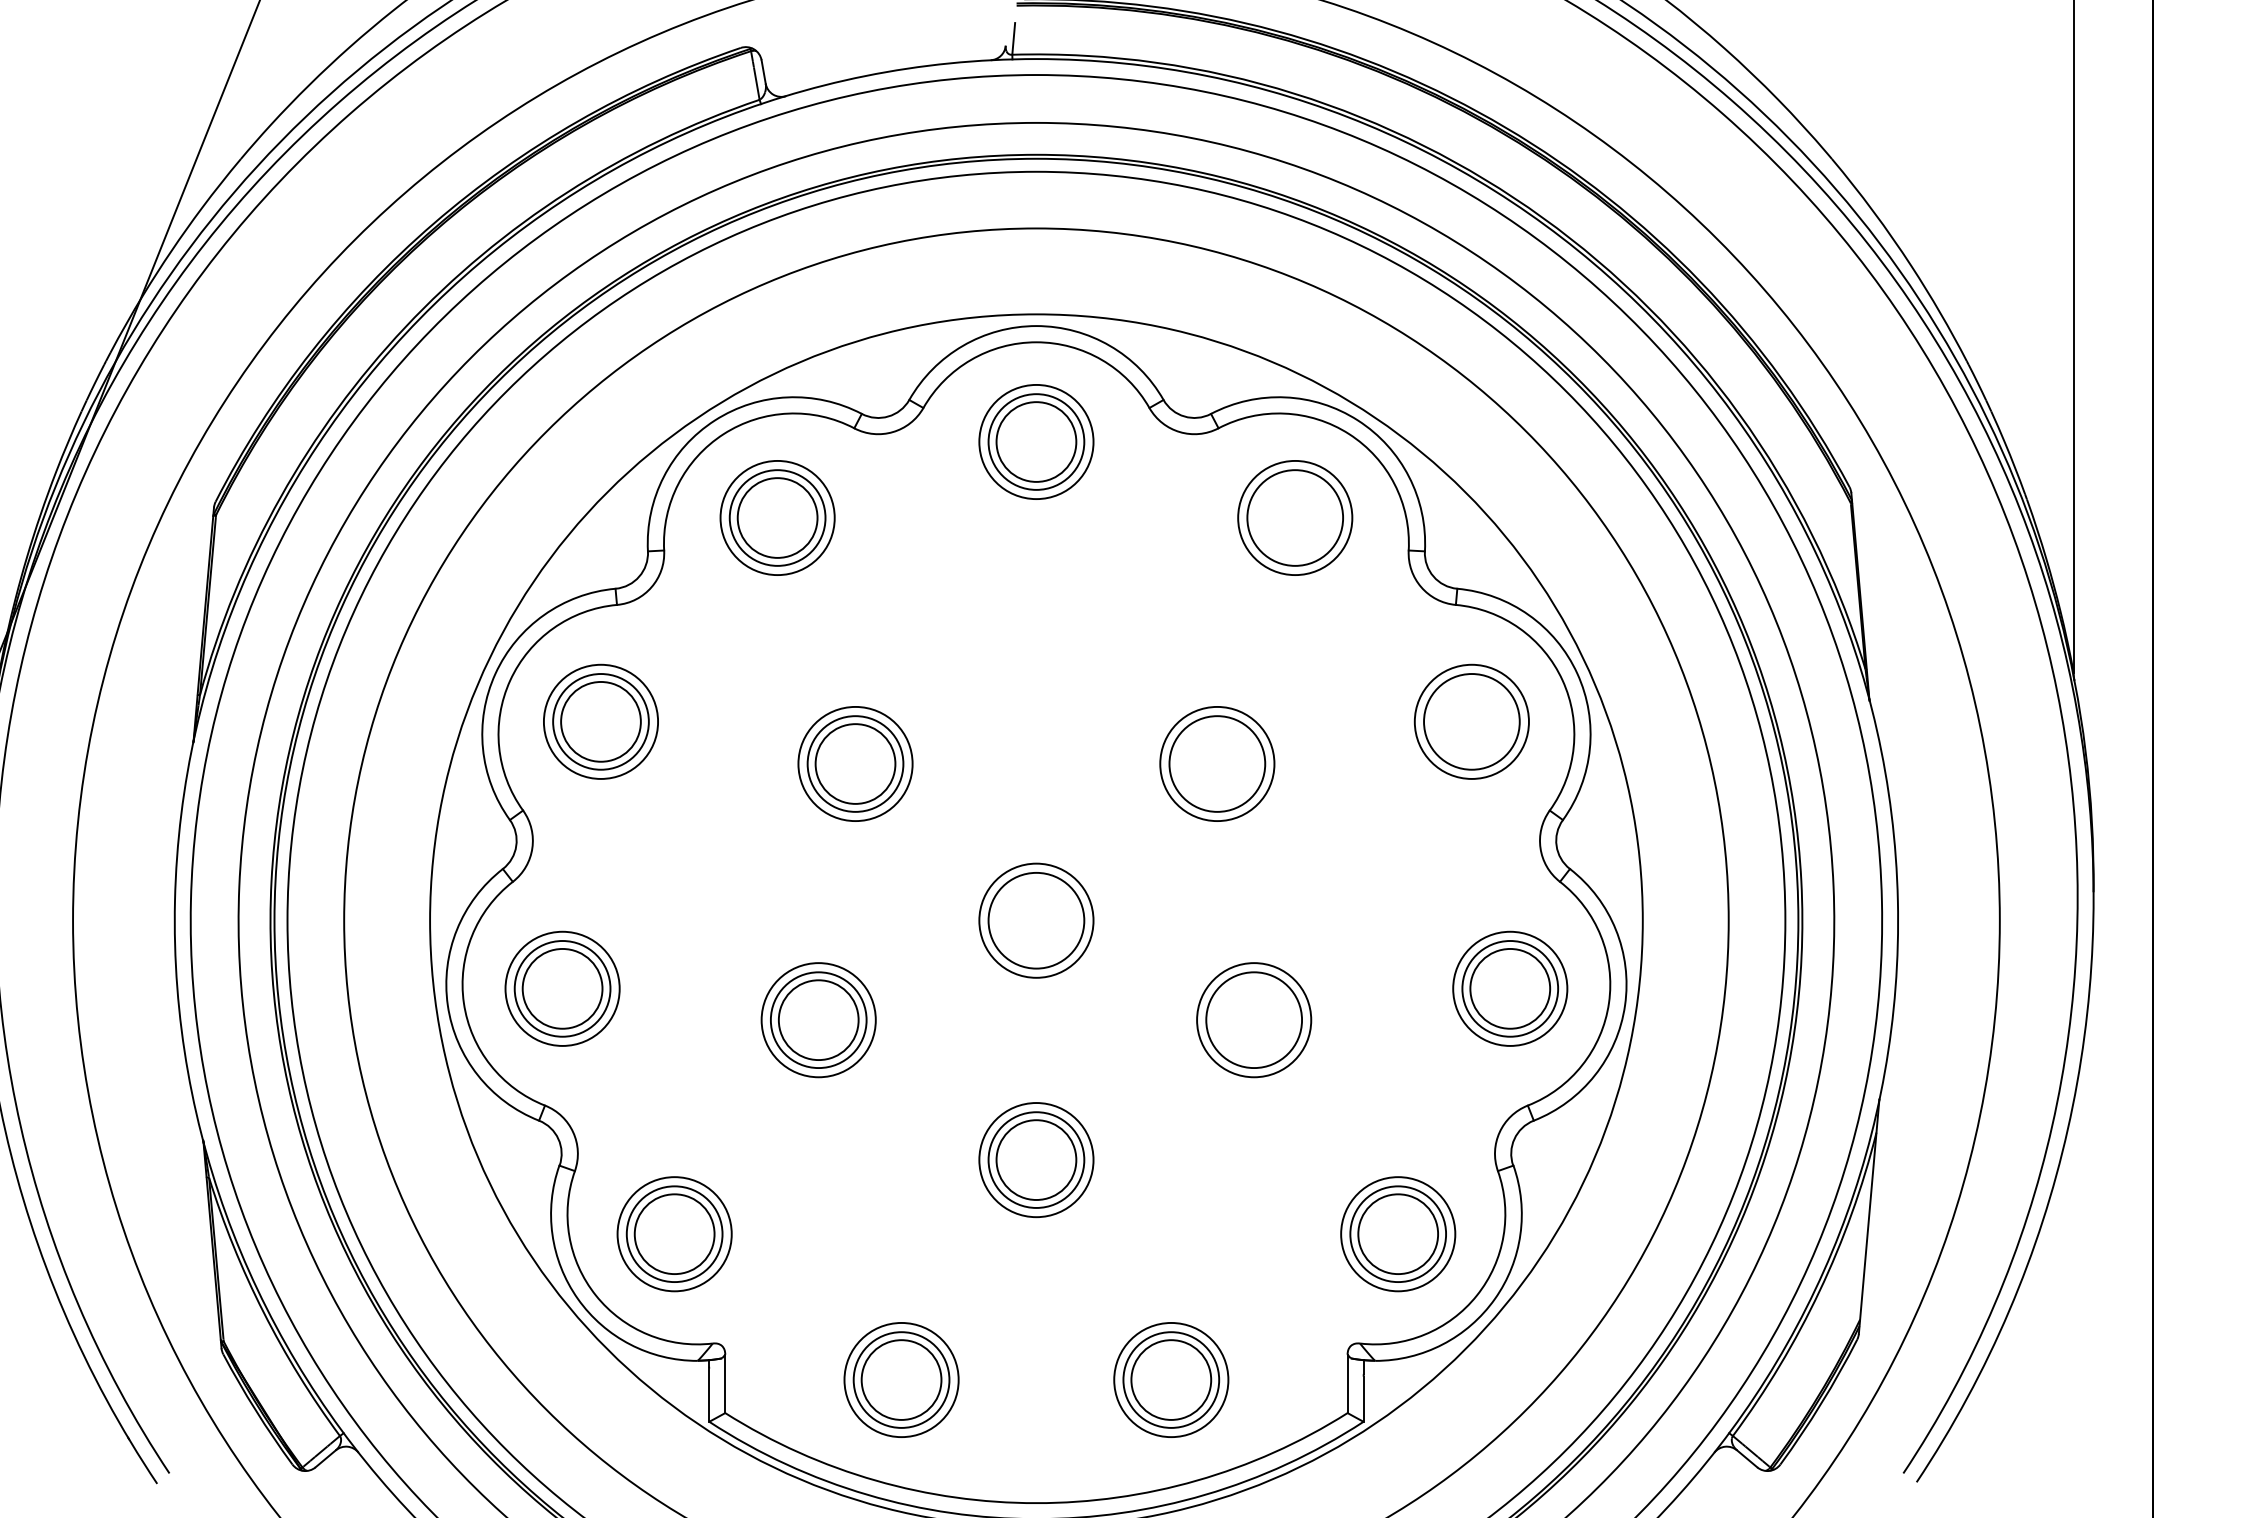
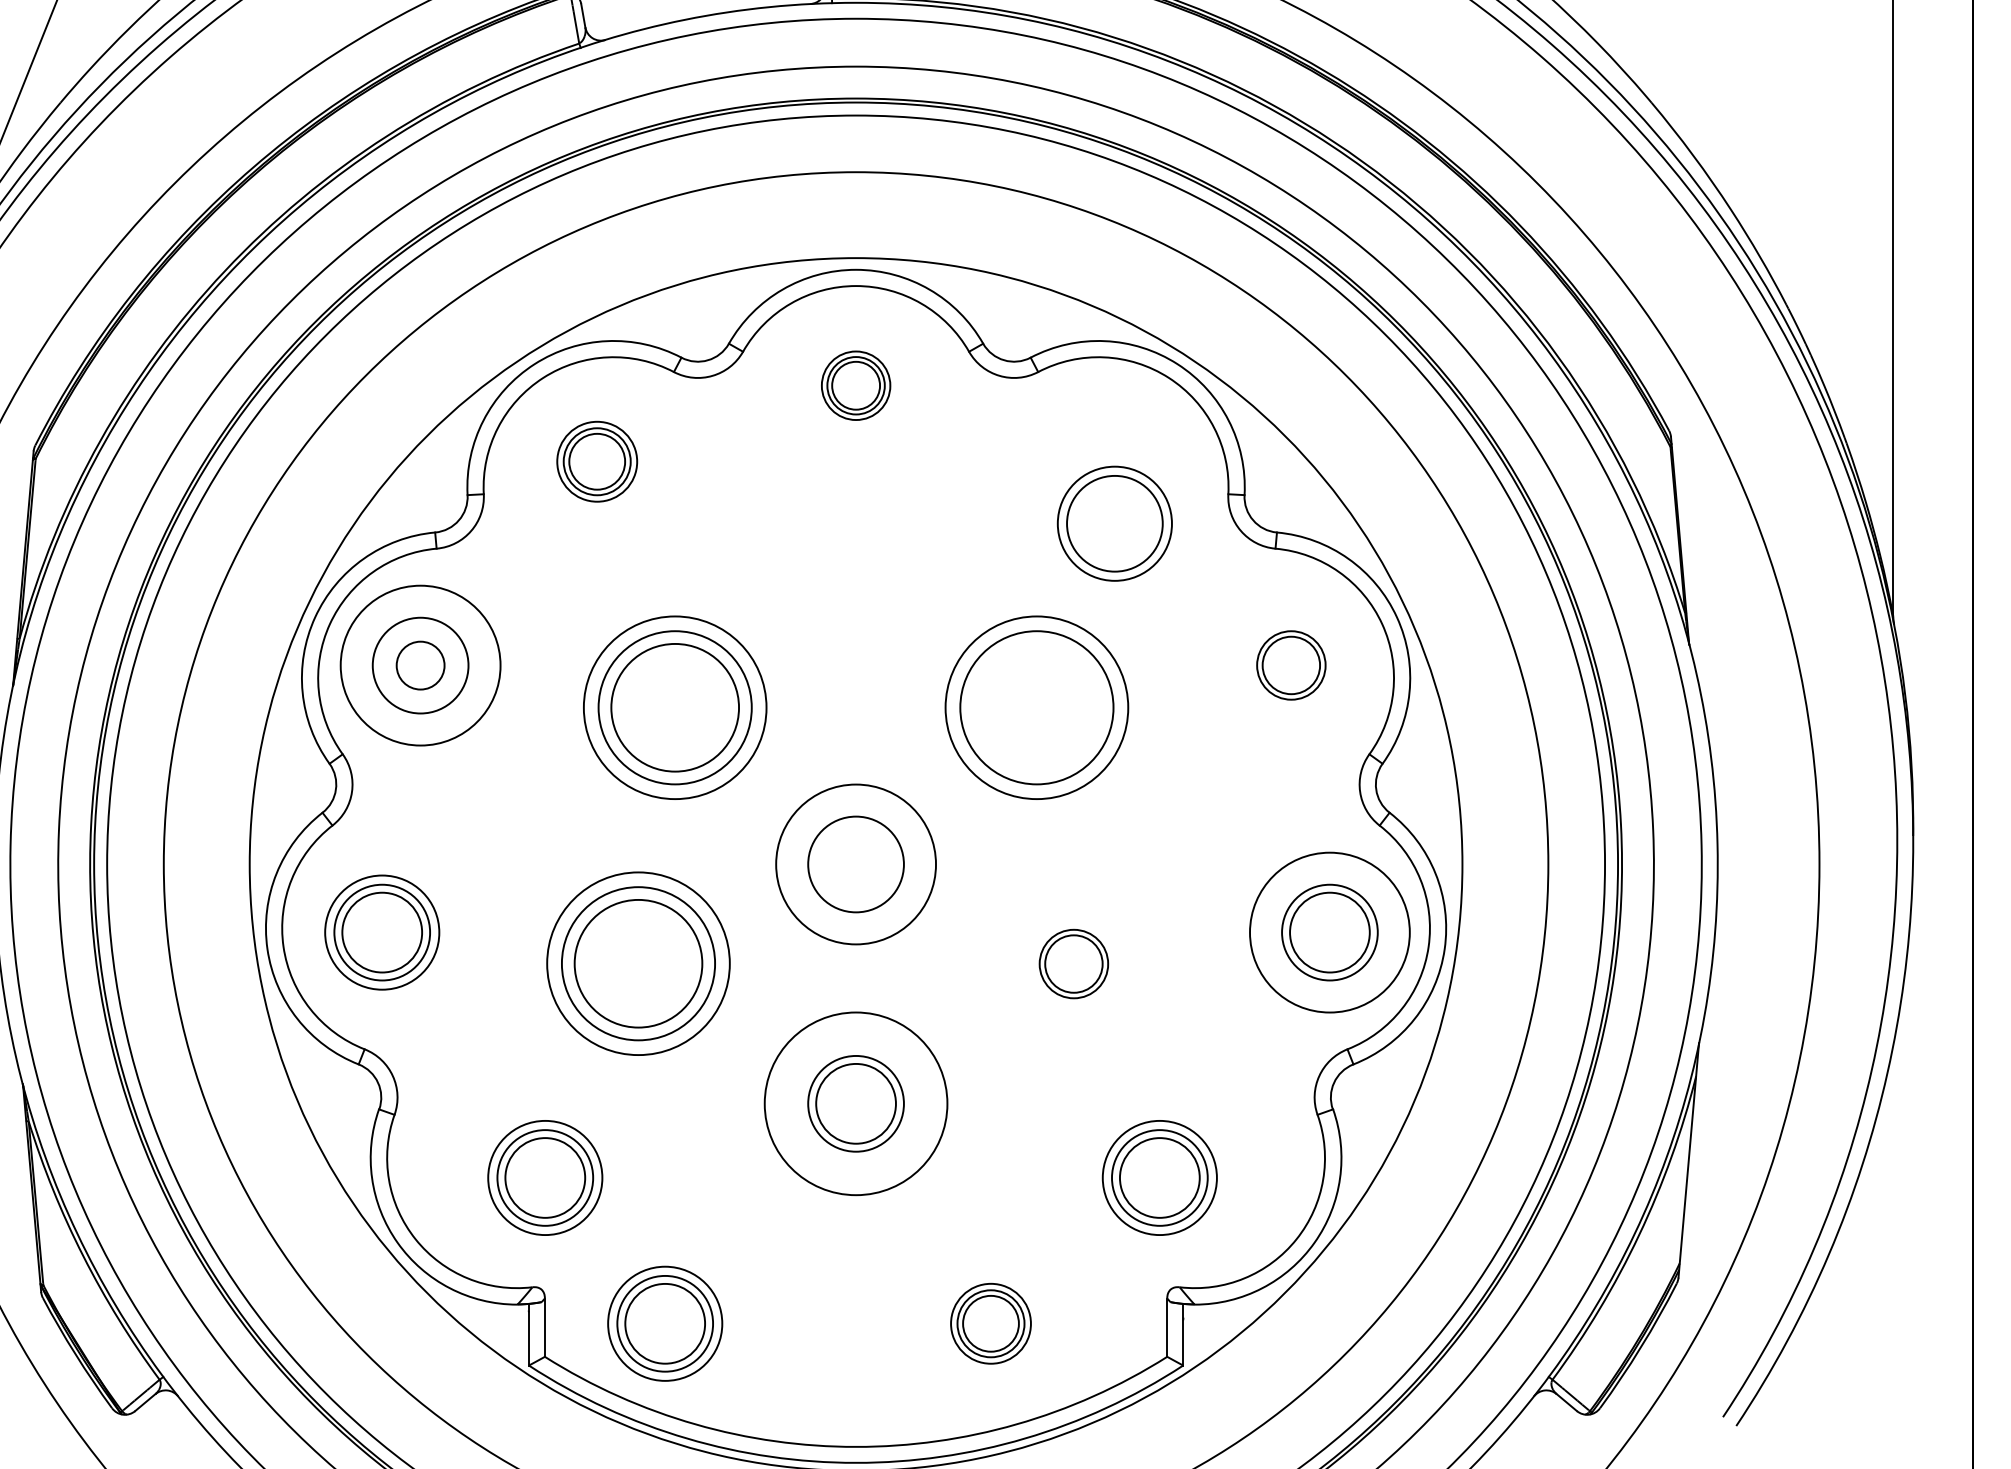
part: (1036, 441) -> (856, 385), size x0.6
part: (777, 517) -> (597, 461), size x0.7
part: (1295, 517) -> (1115, 523), moved
circle: (600, 721) -> (420, 665), size x0.6
circle: (600, 721) -> (420, 665), size x1.4
part: (1471, 721) -> (1291, 665), size x0.6
part: (855, 763) -> (675, 707), size x1.6
part: (1217, 763) -> (1037, 707), size x1.6
circle: (1036, 920) -> (856, 864), size x1.4
circle: (1510, 988) -> (1330, 932), size x1.4
part: (818, 1020) -> (638, 964), size x1.6
part: (1254, 1020) -> (1074, 964), size x0.6
circle: (1036, 1160) -> (856, 1104), size x1.6
part: (674, 1234) -> (545, 1178), moved
part: (1398, 1234) -> (1160, 1178), moved
part: (901, 1379) -> (665, 1323), moved
part: (1171, 1379) -> (991, 1323), size x0.7

